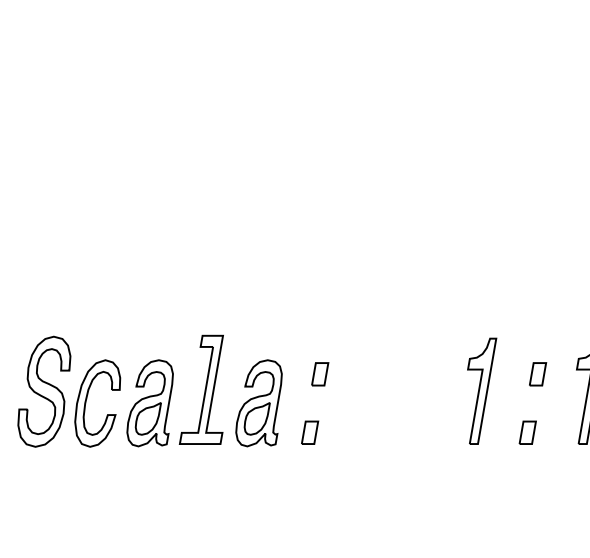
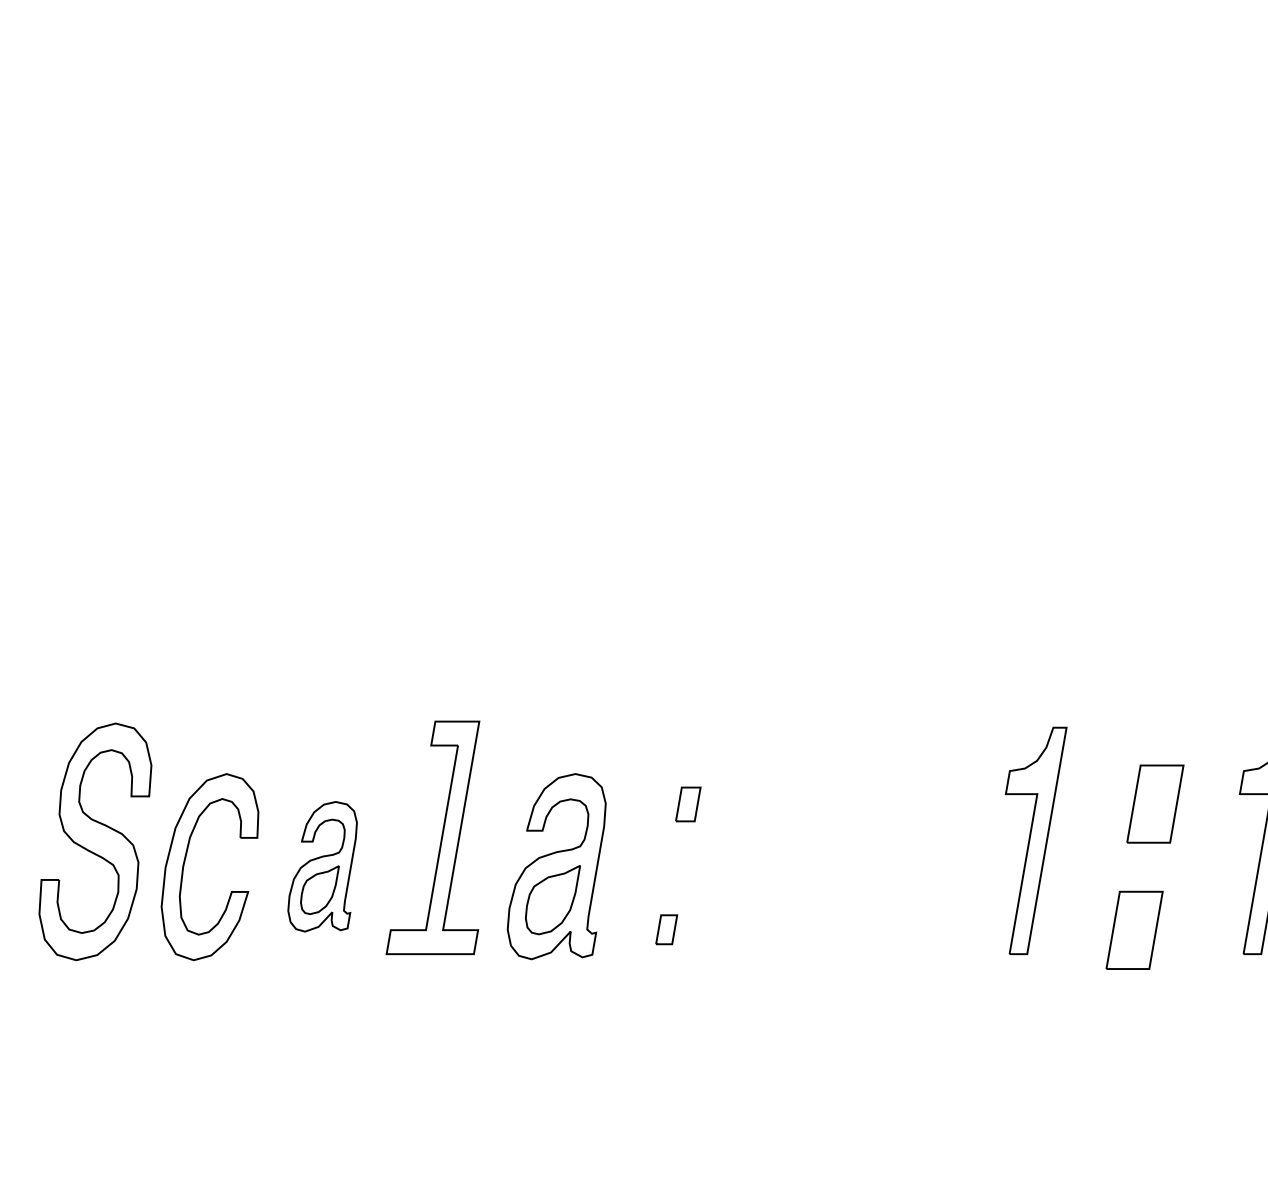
part: (320, 374) -> (688, 804), size x0.7
part: (538, 374) -> (1157, 804), size x1.6
part: (149, 403) -> (321, 867), size x0.7
part: (310, 432) -> (667, 929), size x0.6
part: (527, 432) -> (1133, 929), size x1.6

